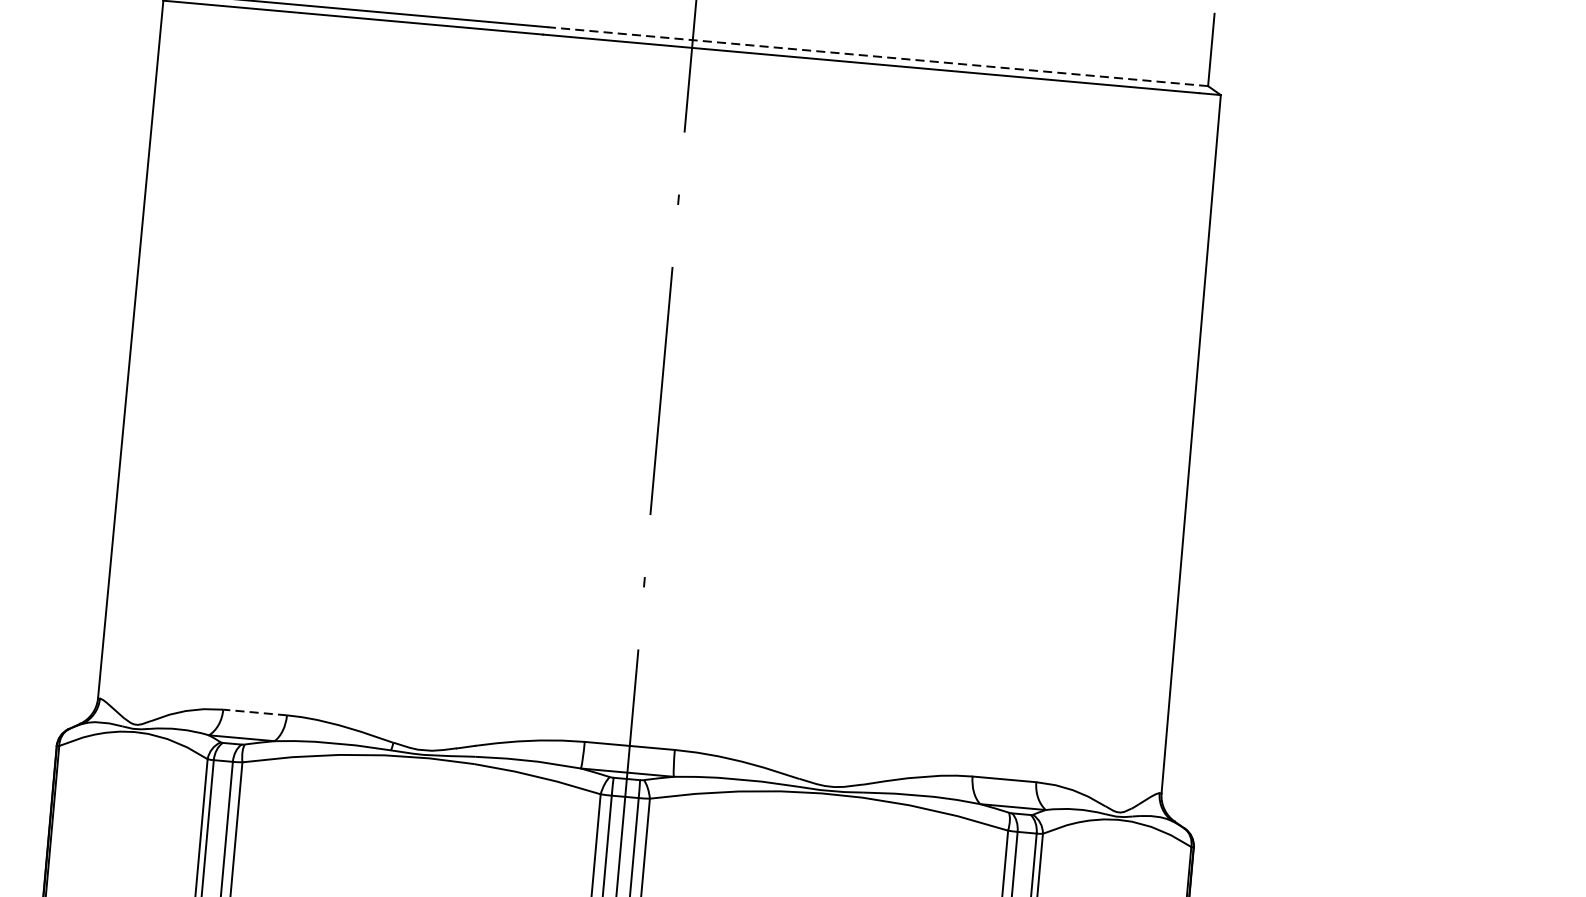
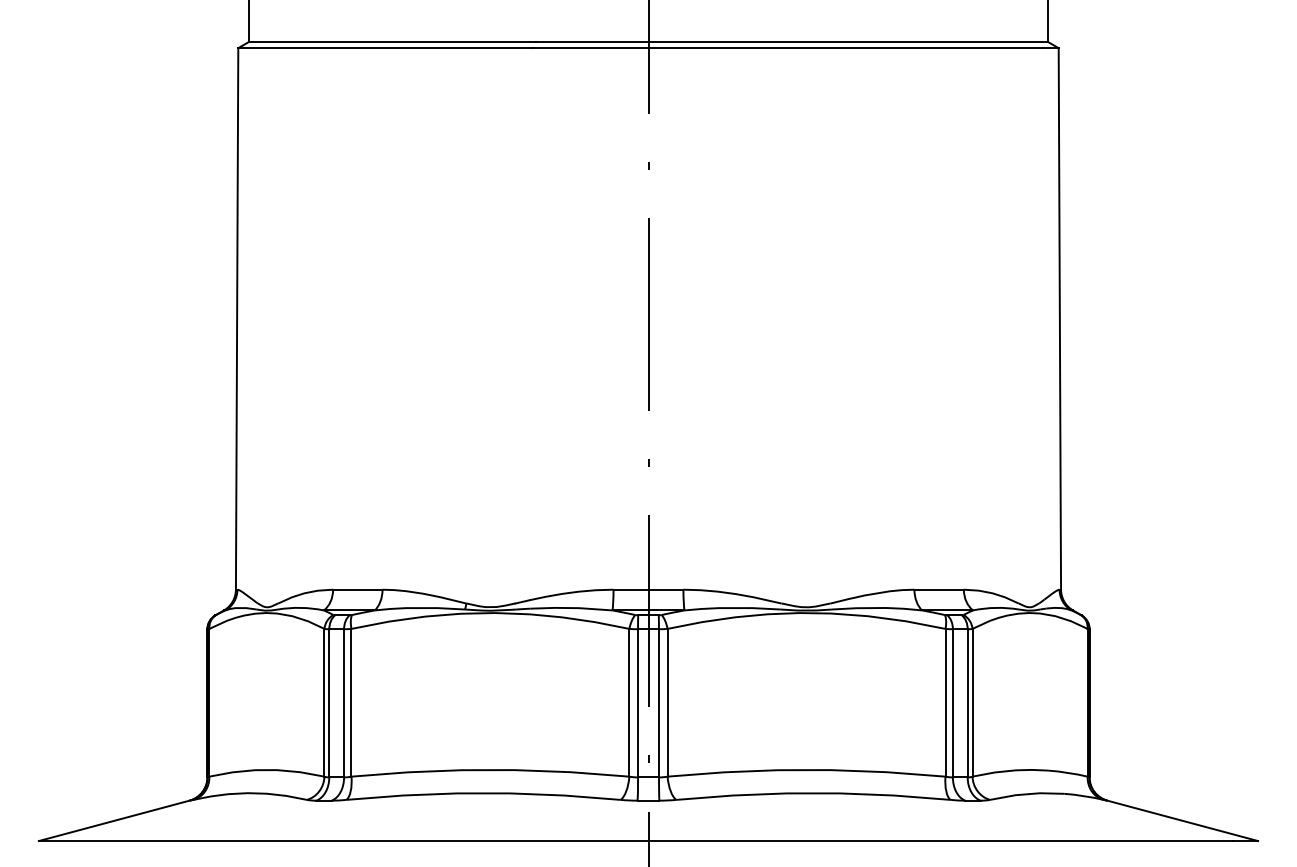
line: (877, 57) -> (791, 42), dashed -> solid
line: (254, 712) -> (357, 589), dashed -> solid

